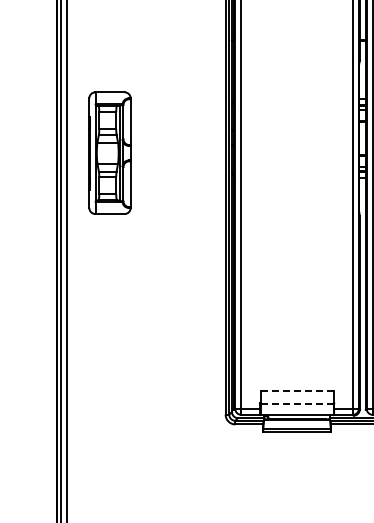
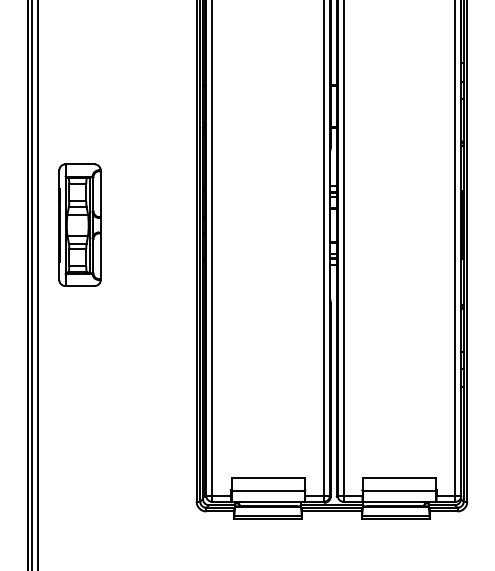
part: (109, 152) -> (79, 224), moved
line: (297, 391) -> (268, 478), dashed -> solid
line: (297, 404) -> (268, 491), dashed -> solid

